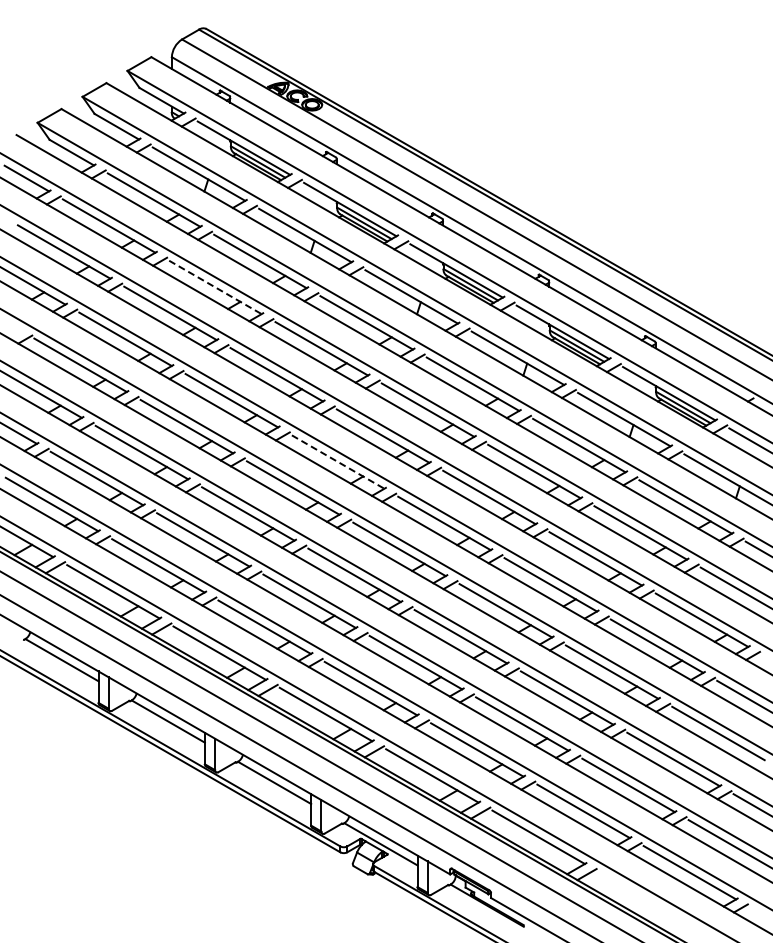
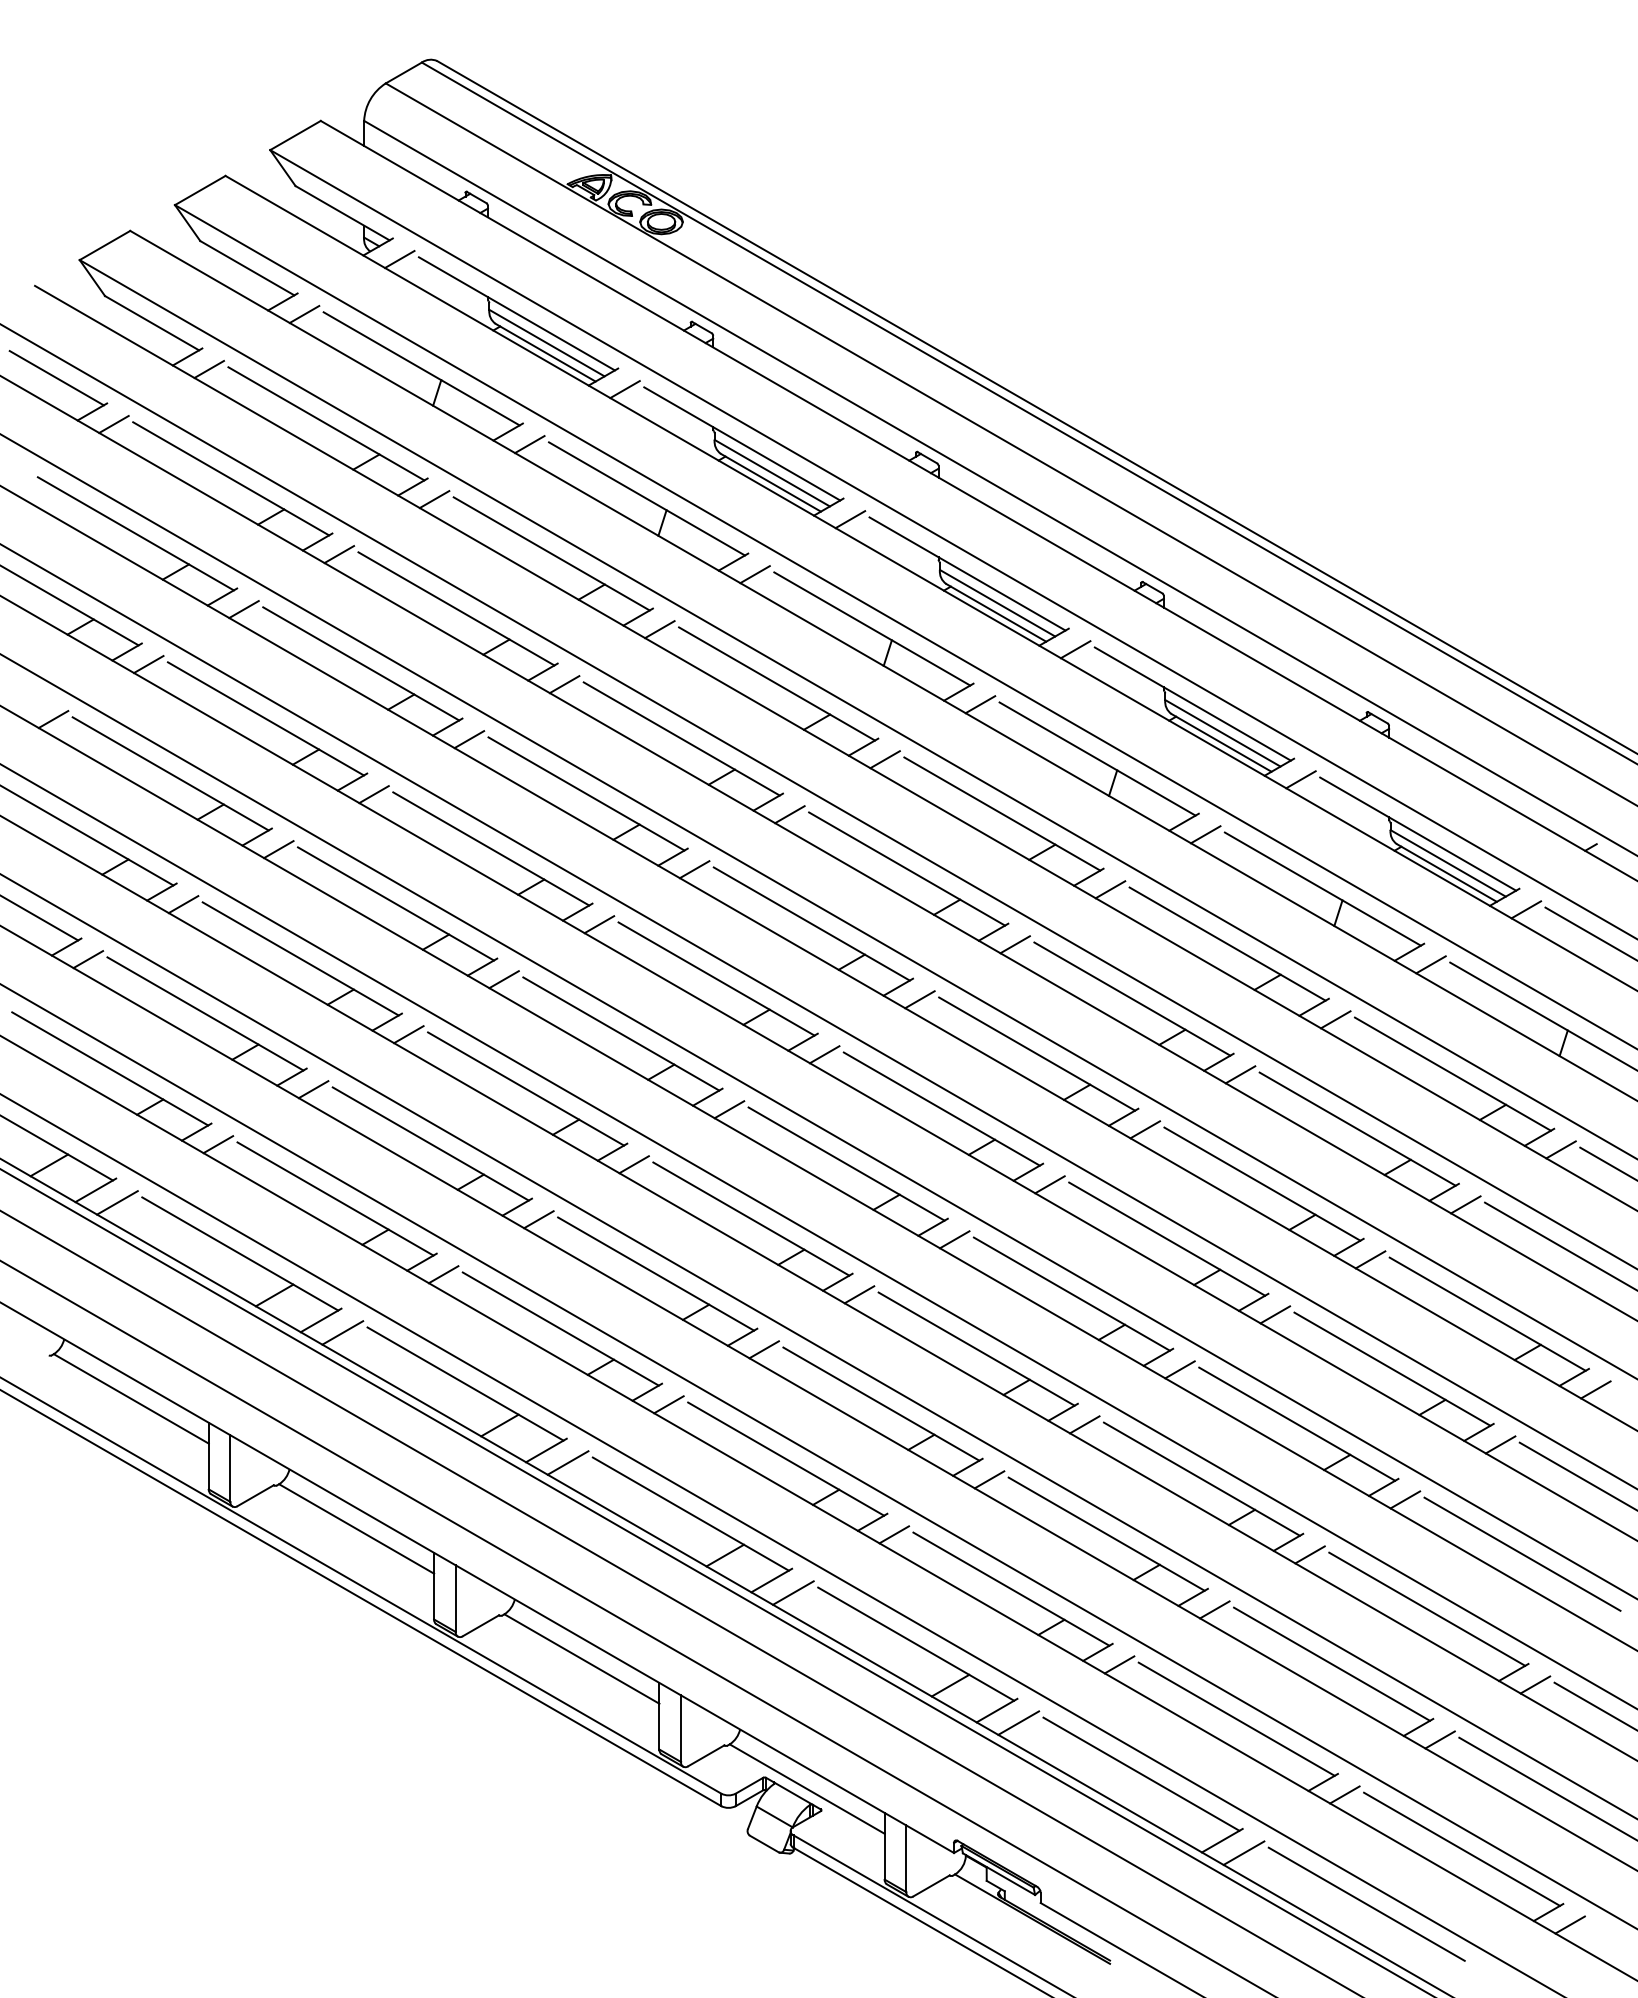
line: (215, 287) -> (456, 609), dashed -> solid
line: (338, 462) -> (717, 979), dashed -> solid
line: (644, 898) -> (1365, 1903), added

